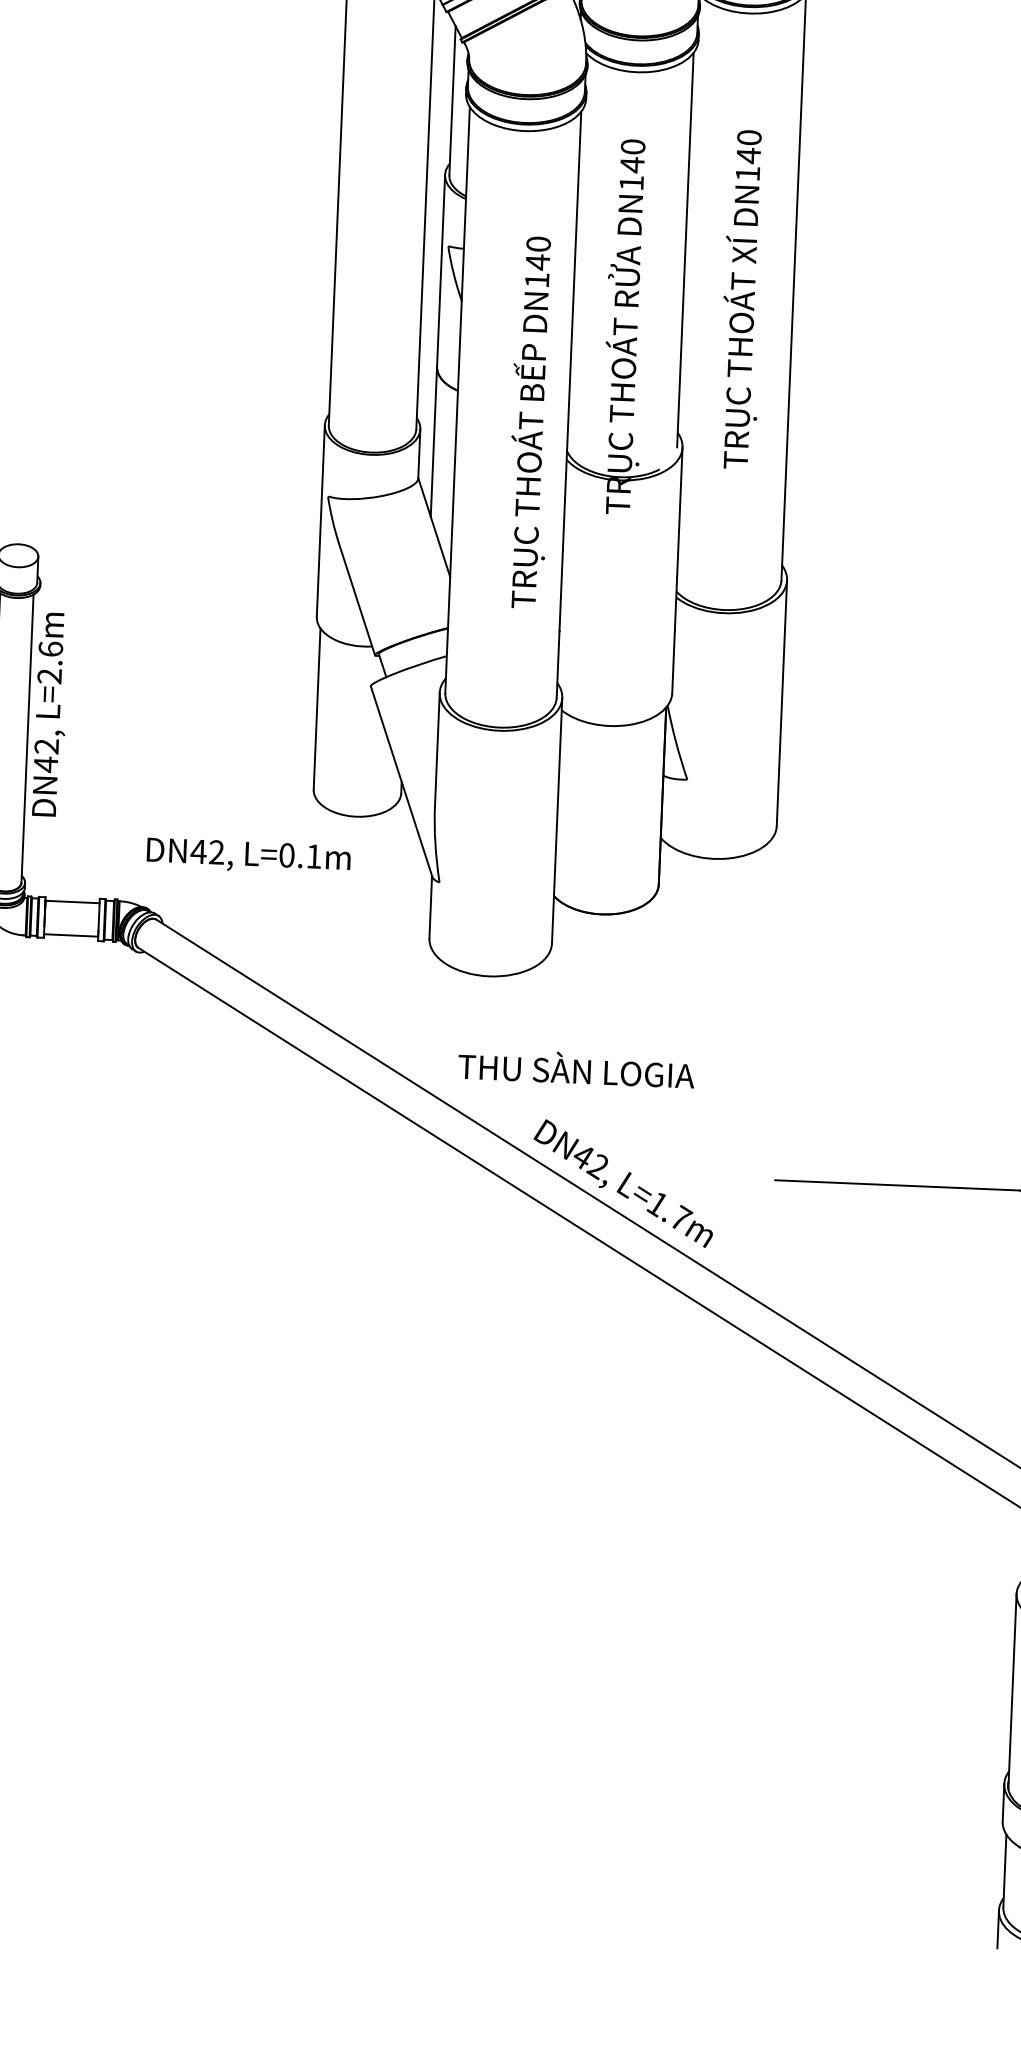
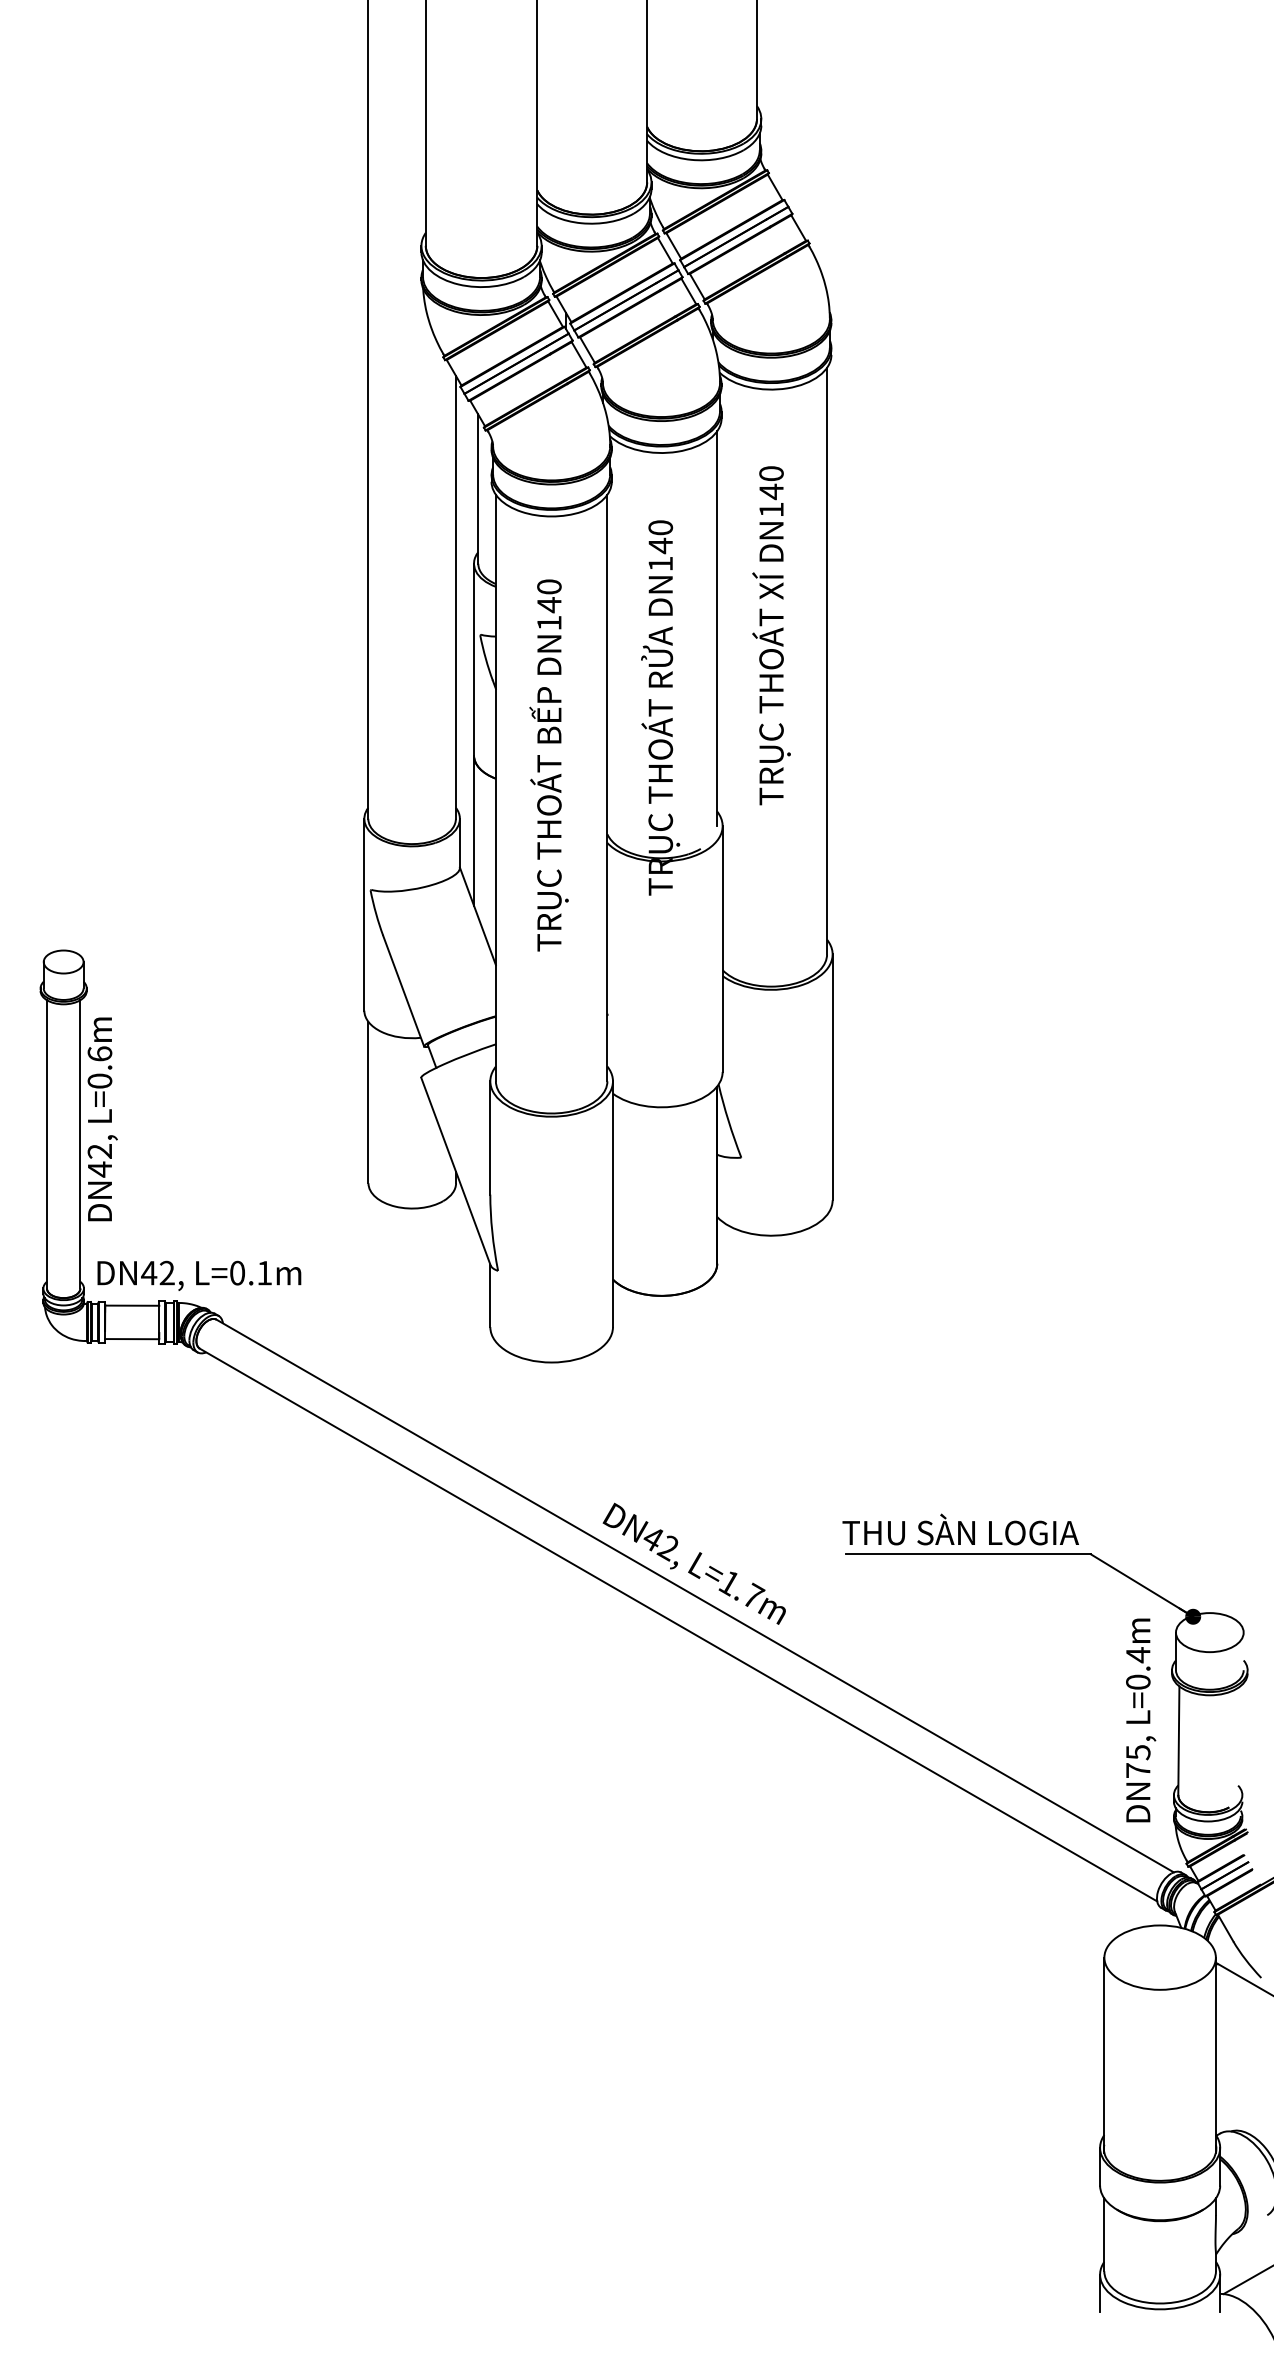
text: (742, 299) -> (771, 635), moved
text: (530, 422) -> (548, 765), moved
text: (49, 675) -> (99, 1080), L=2.6m -> L=0.6m
text: (248, 856) -> (199, 1275), moved
text: (576, 1068) -> (960, 1529), moved

